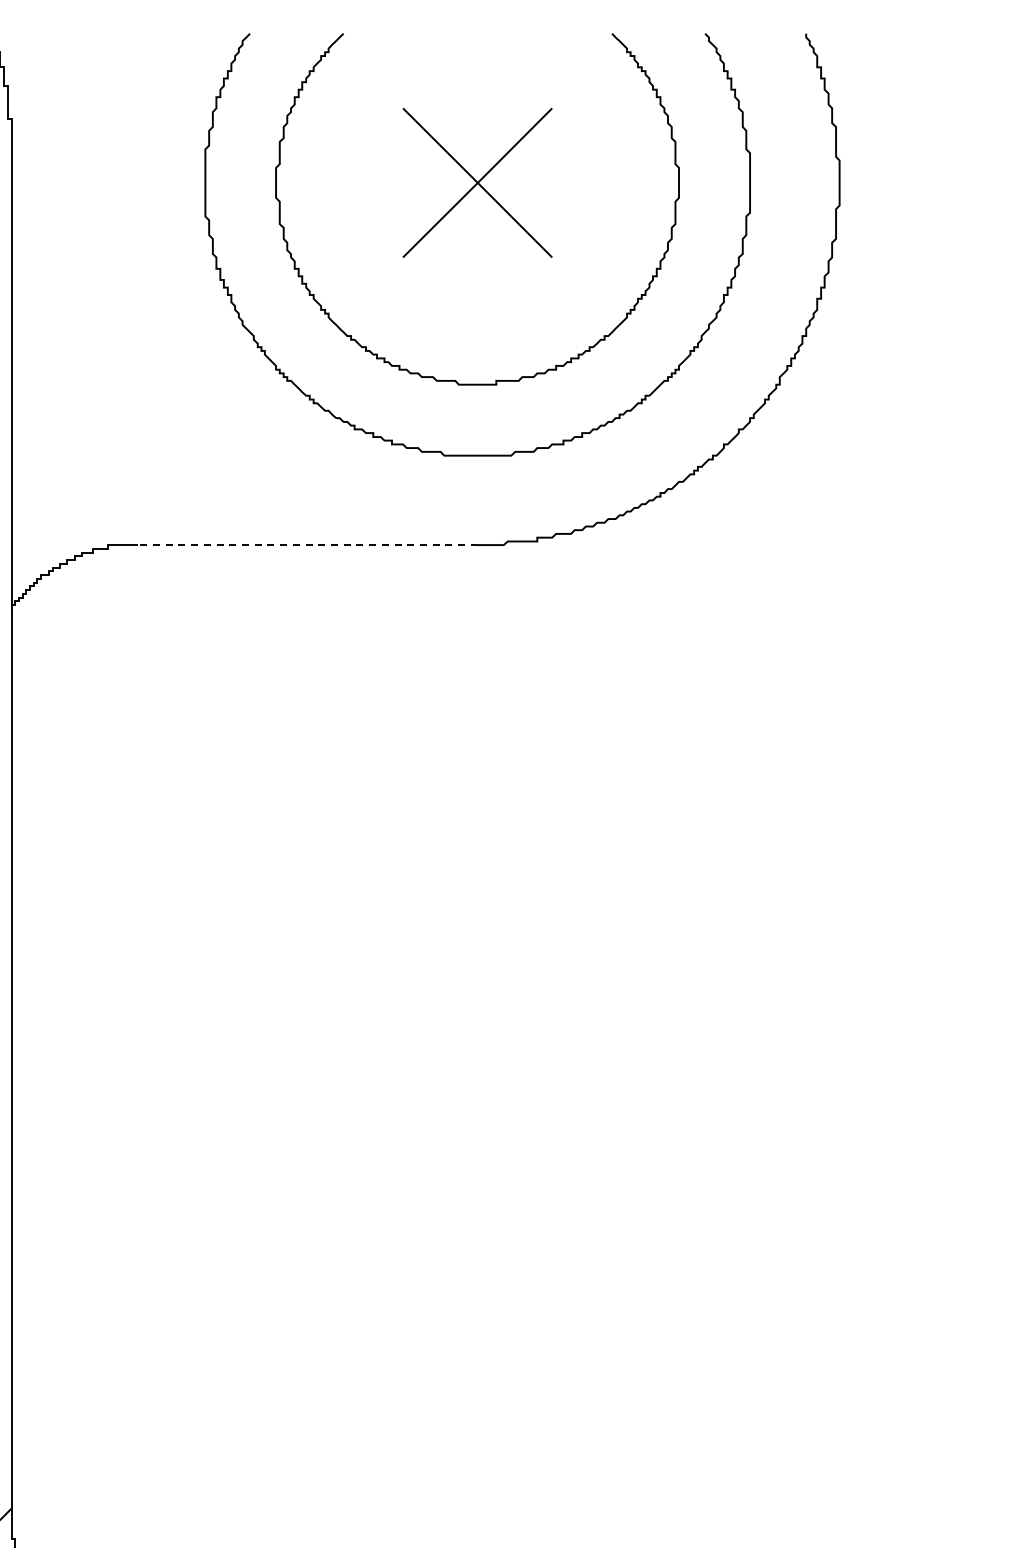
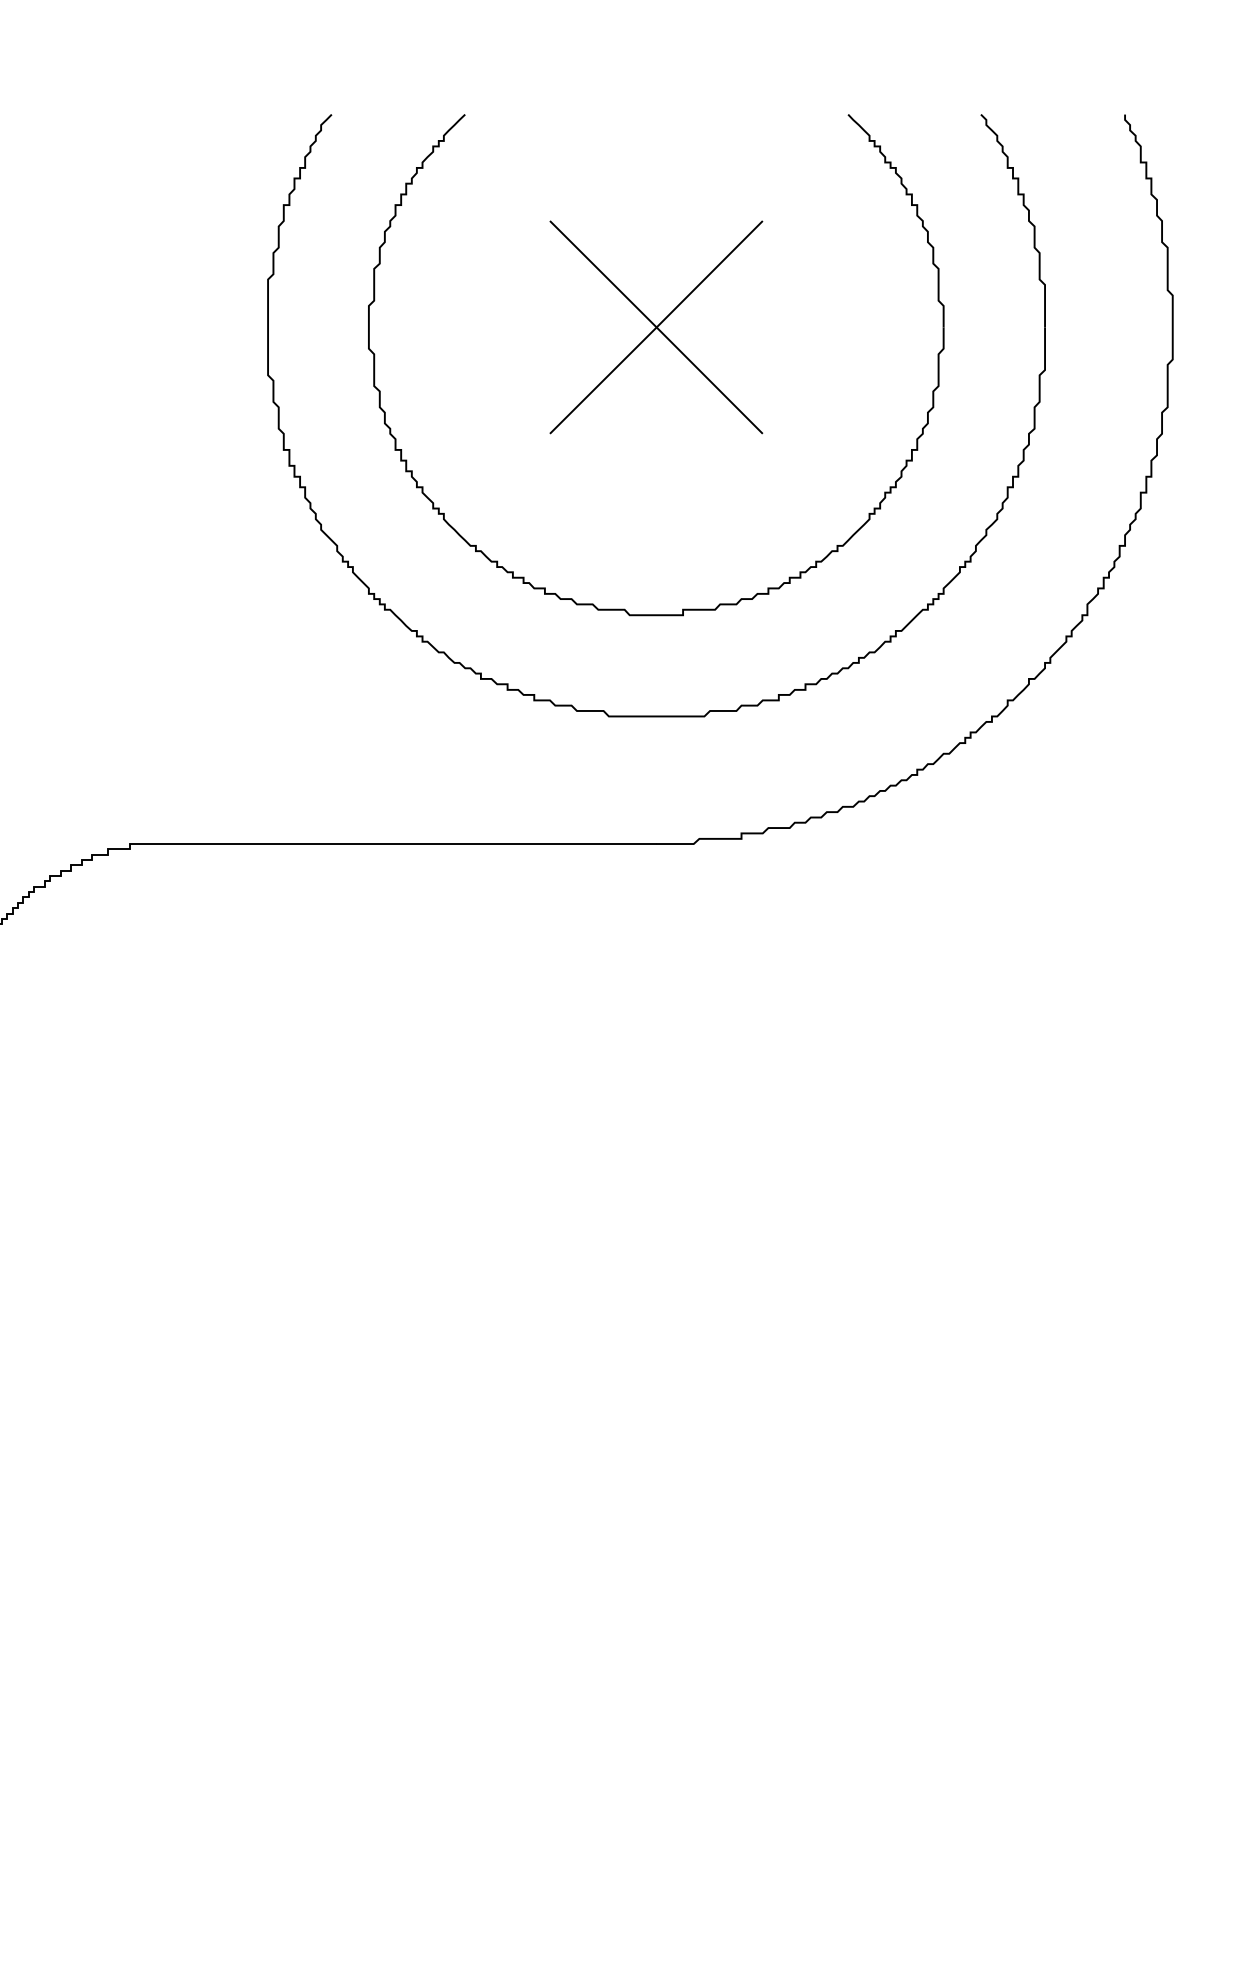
line: (307, 545) -> (413, 844), dashed -> solid

